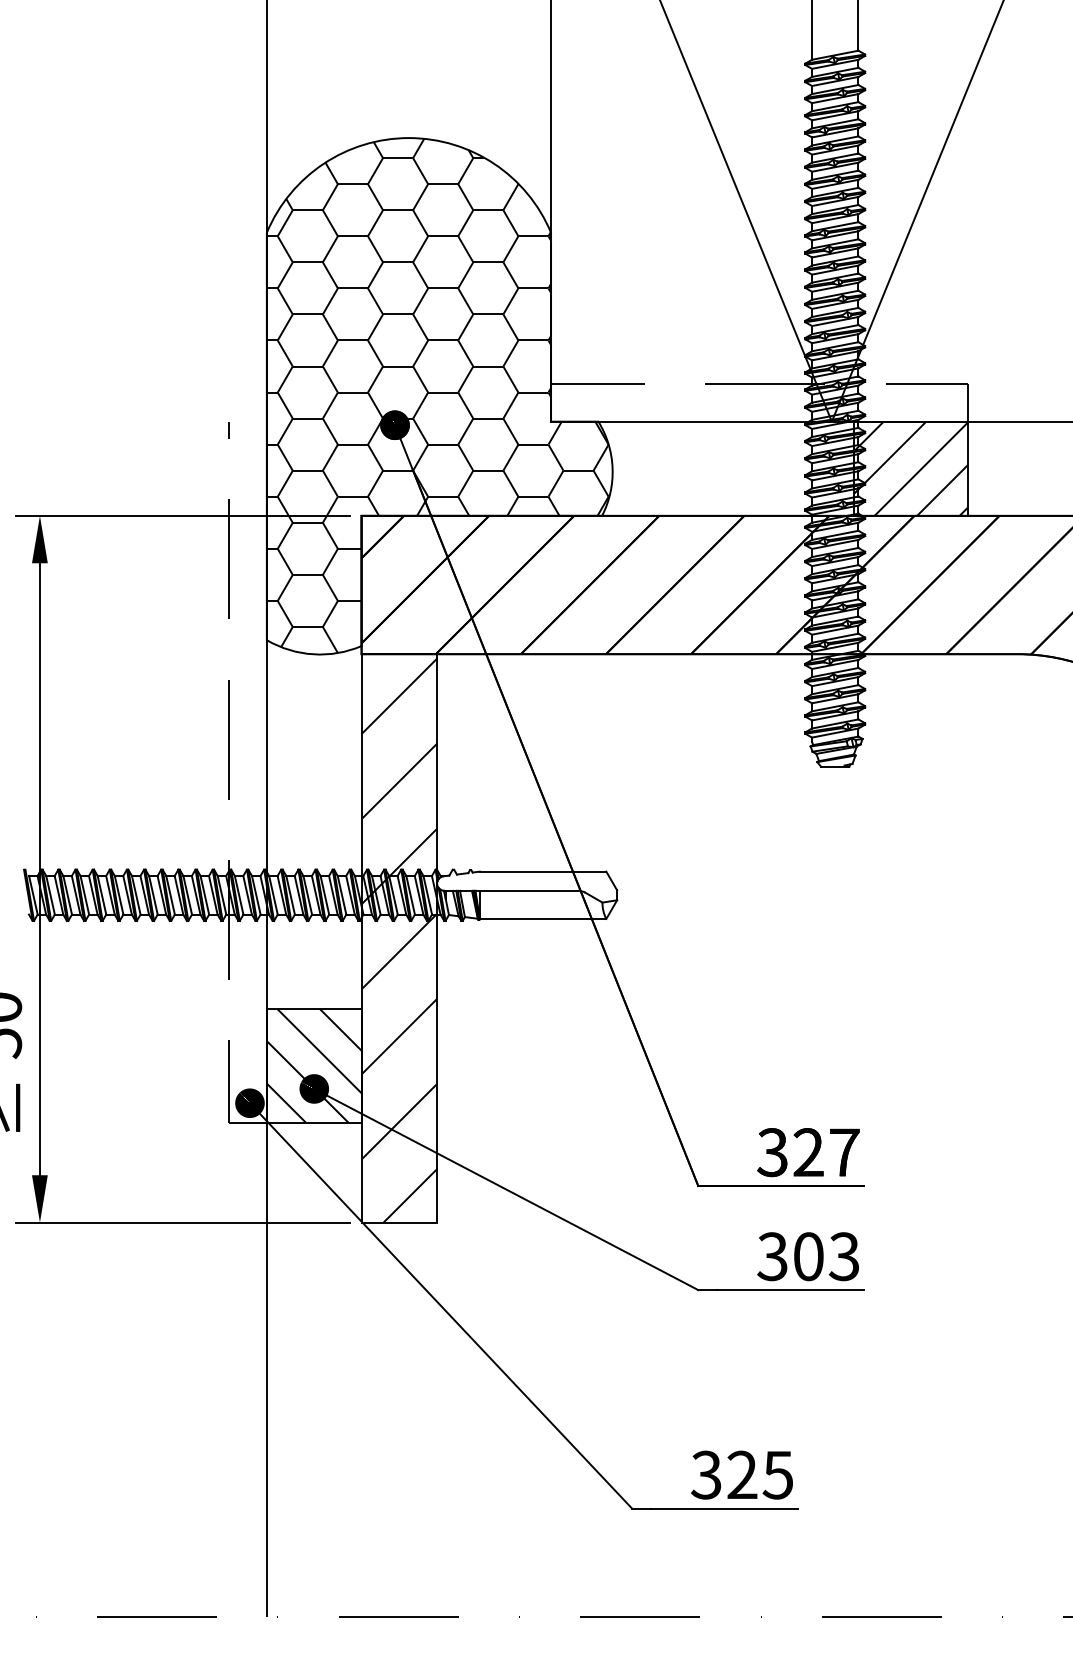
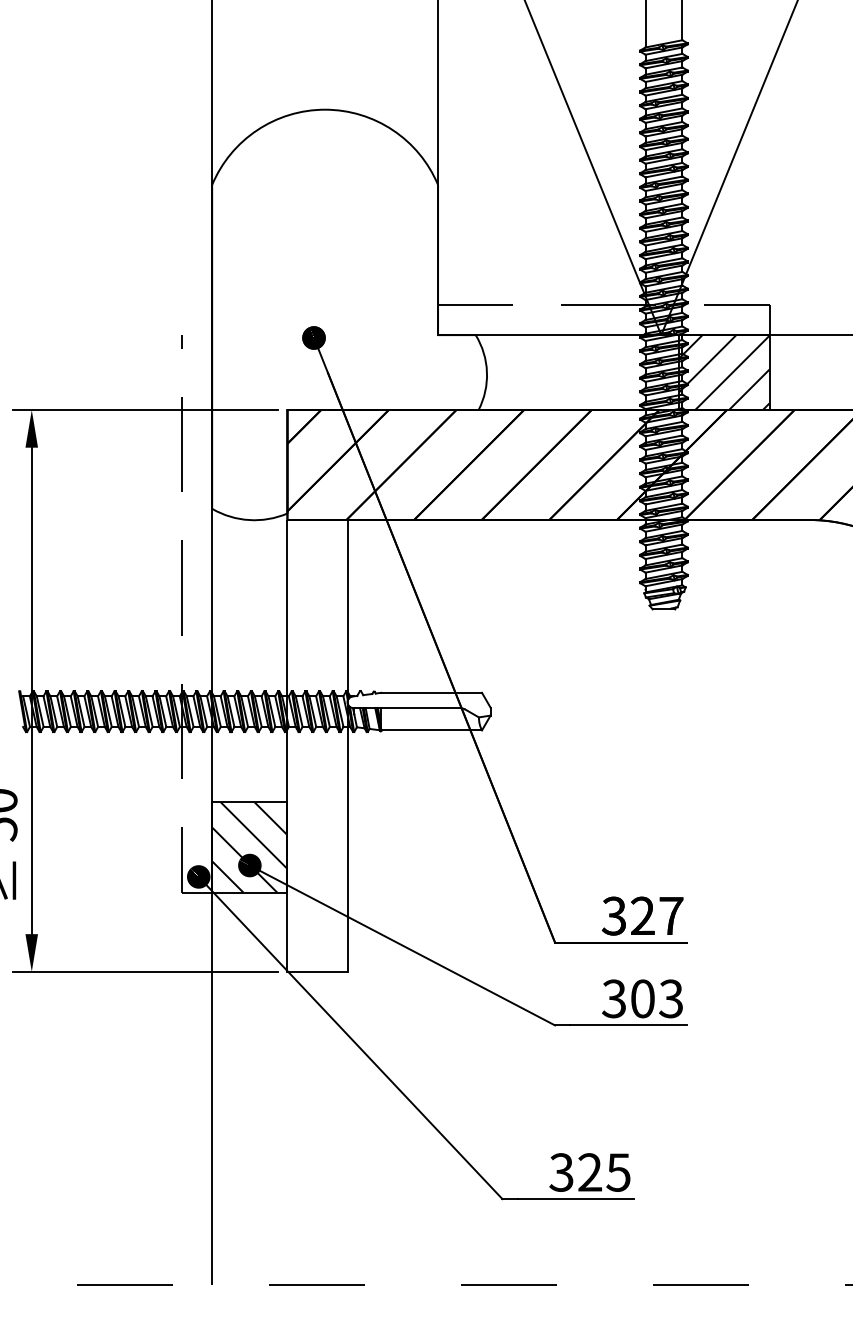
hatch: (437, 395) -> (347, 314), removed
hatch: (399, 940) -> (317, 747), removed

